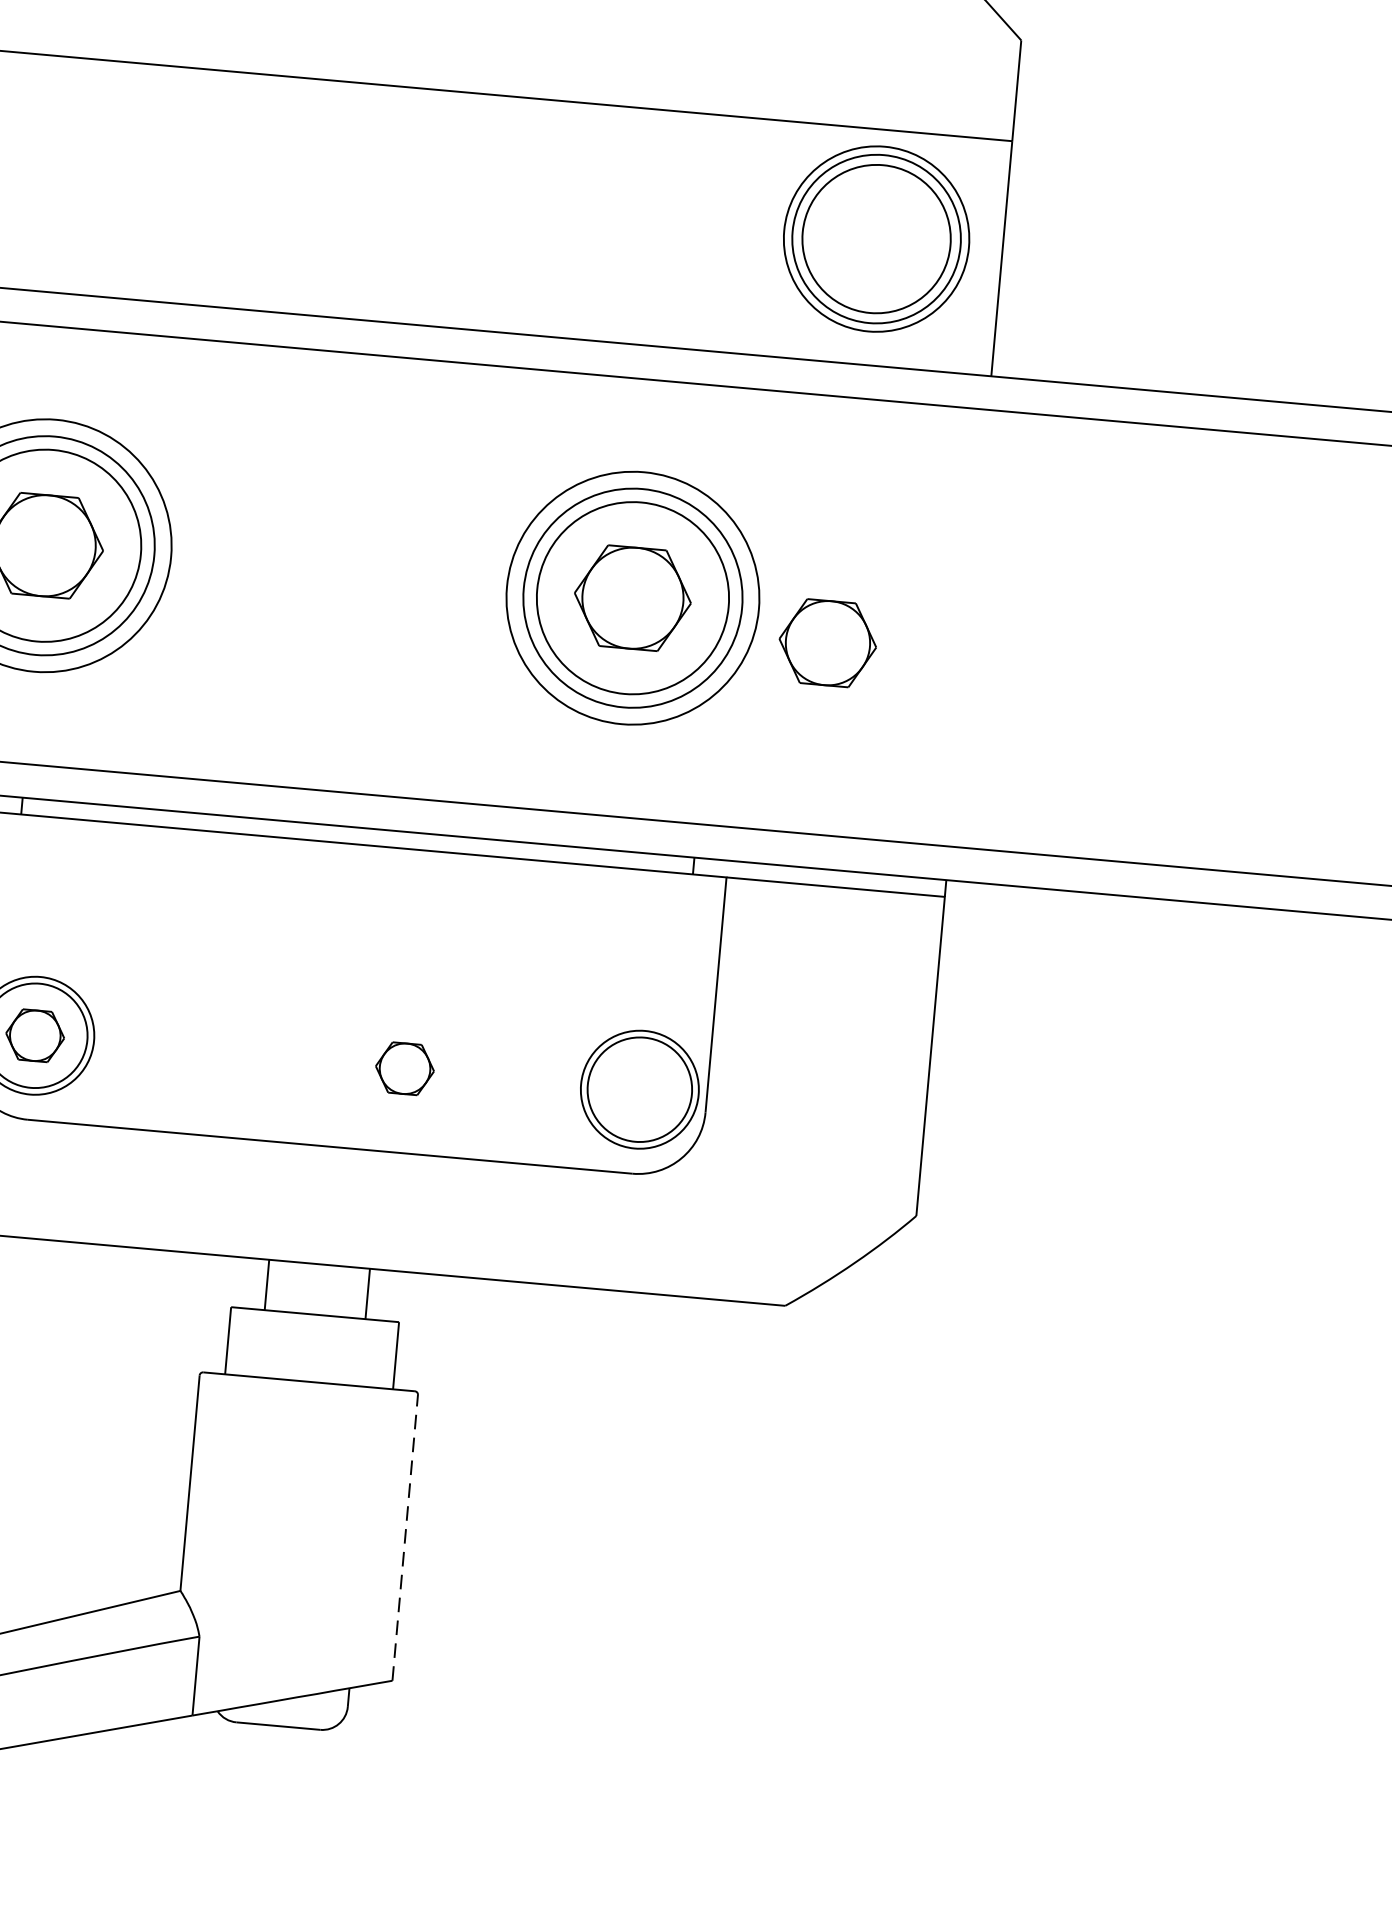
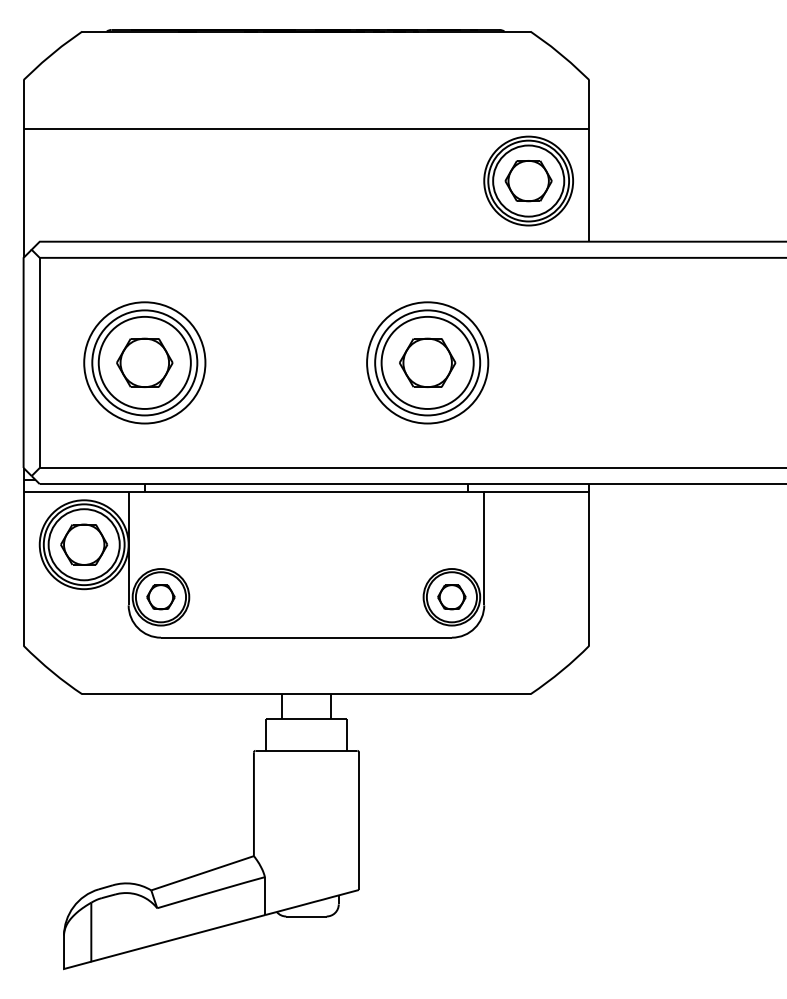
part: (827, 644) -> (528, 181), moved
part: (404, 1069) -> (451, 597), moved
line: (404, 1538) -> (358, 821), dashed -> solid

